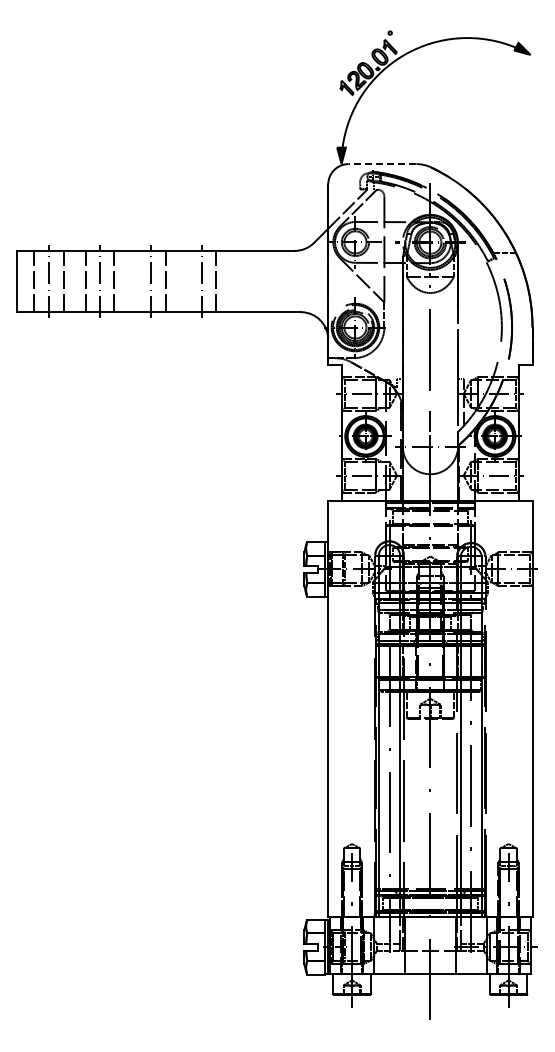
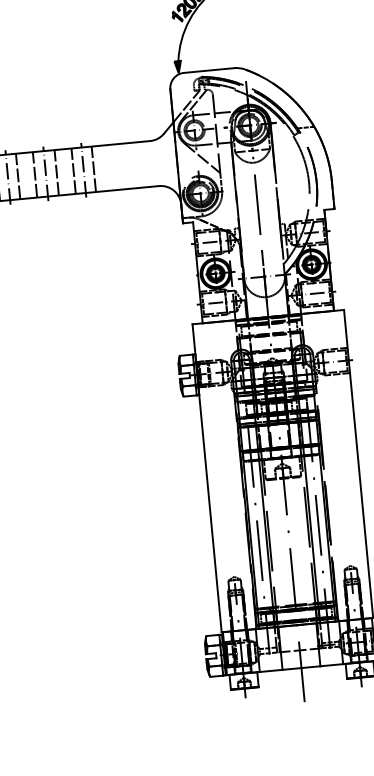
line: (382, 164) -> (209, 70), dashed -> solid
line: (136, 281) -> (34, 174), added
line: (188, 281) -> (73, 171), added

